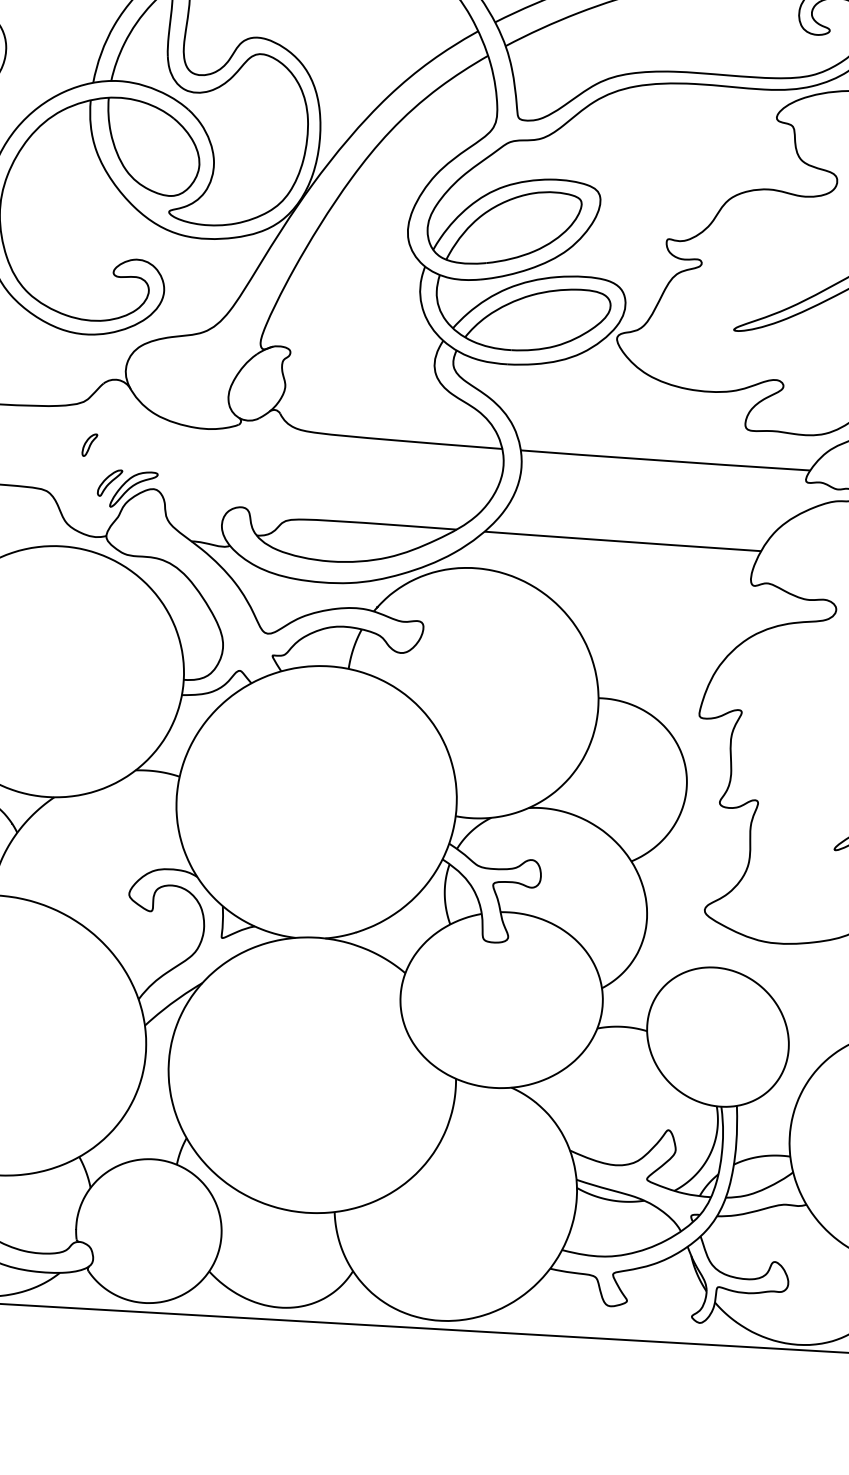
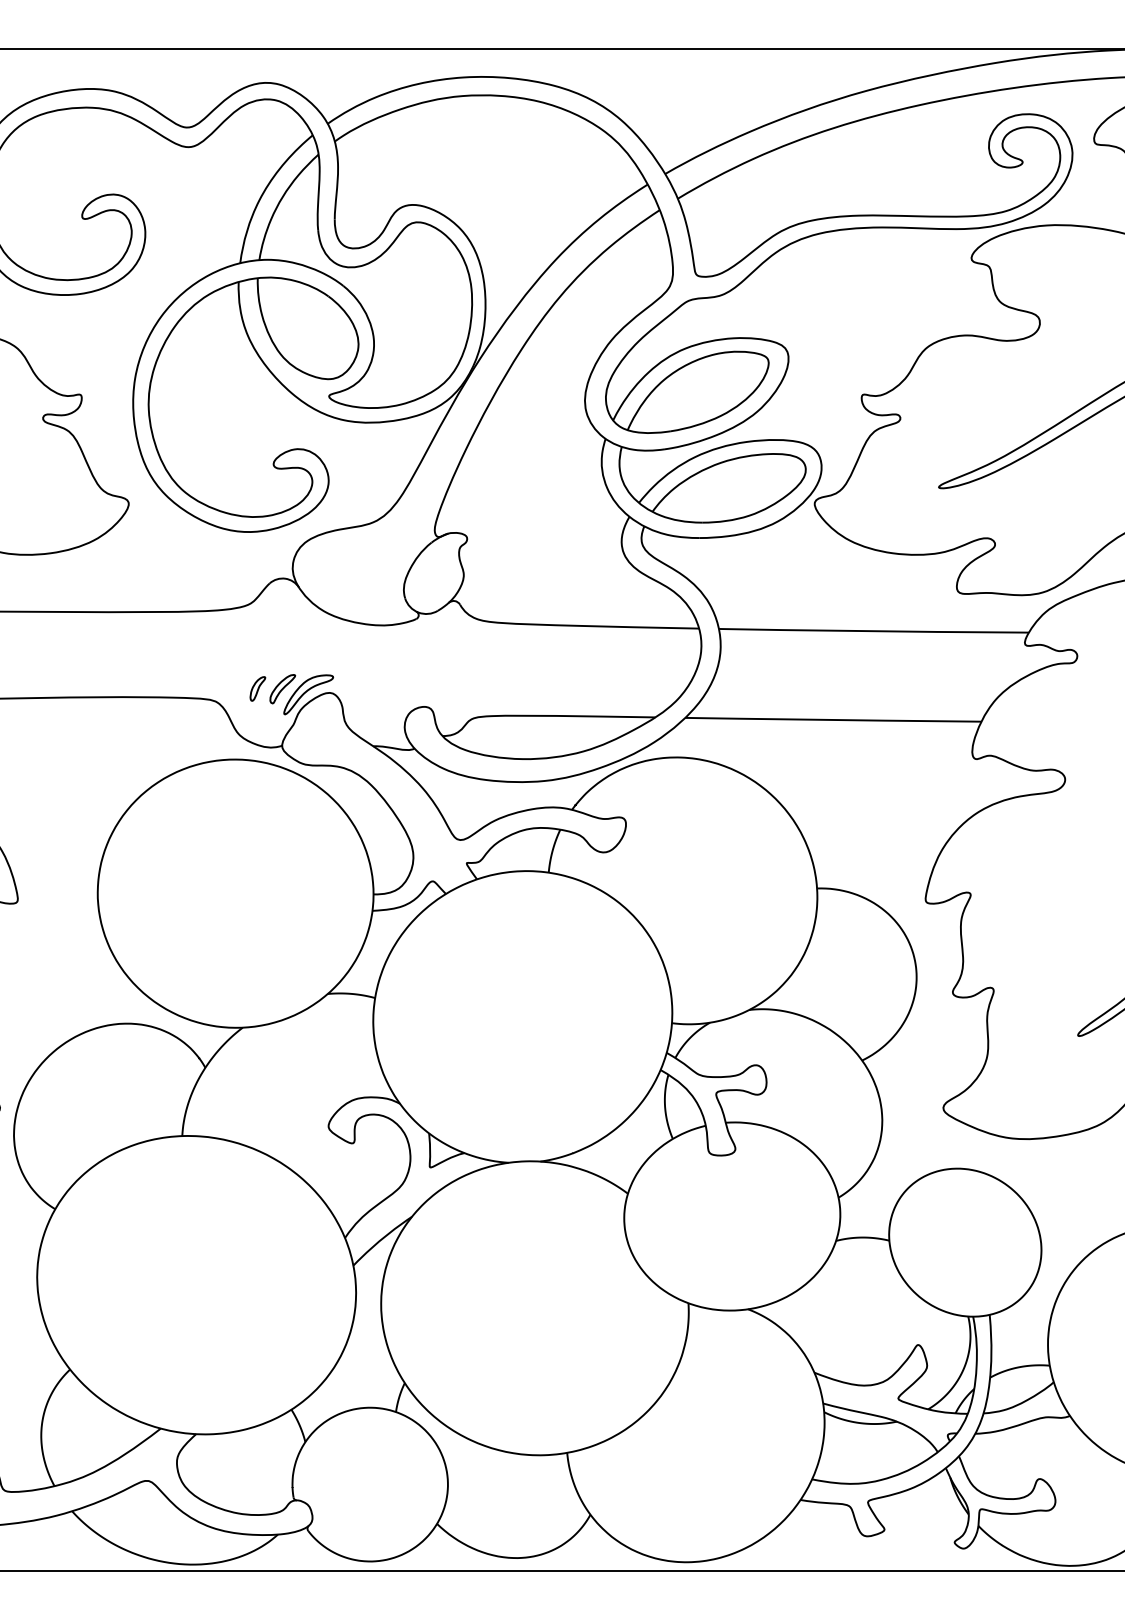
part: (89, 444) -> (257, 688), moved

